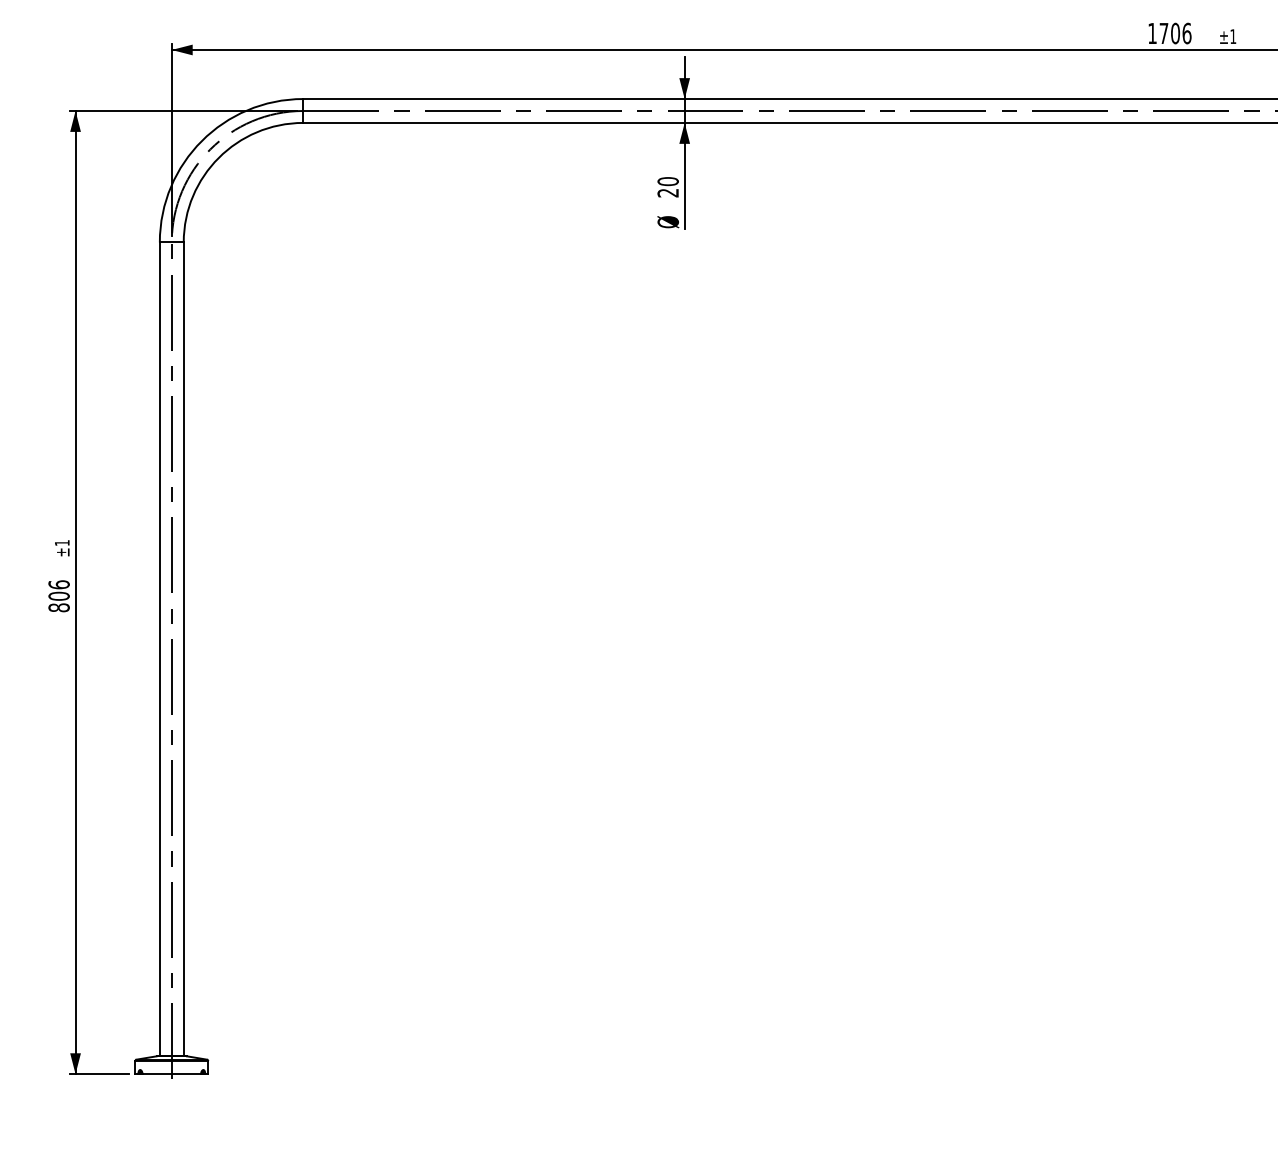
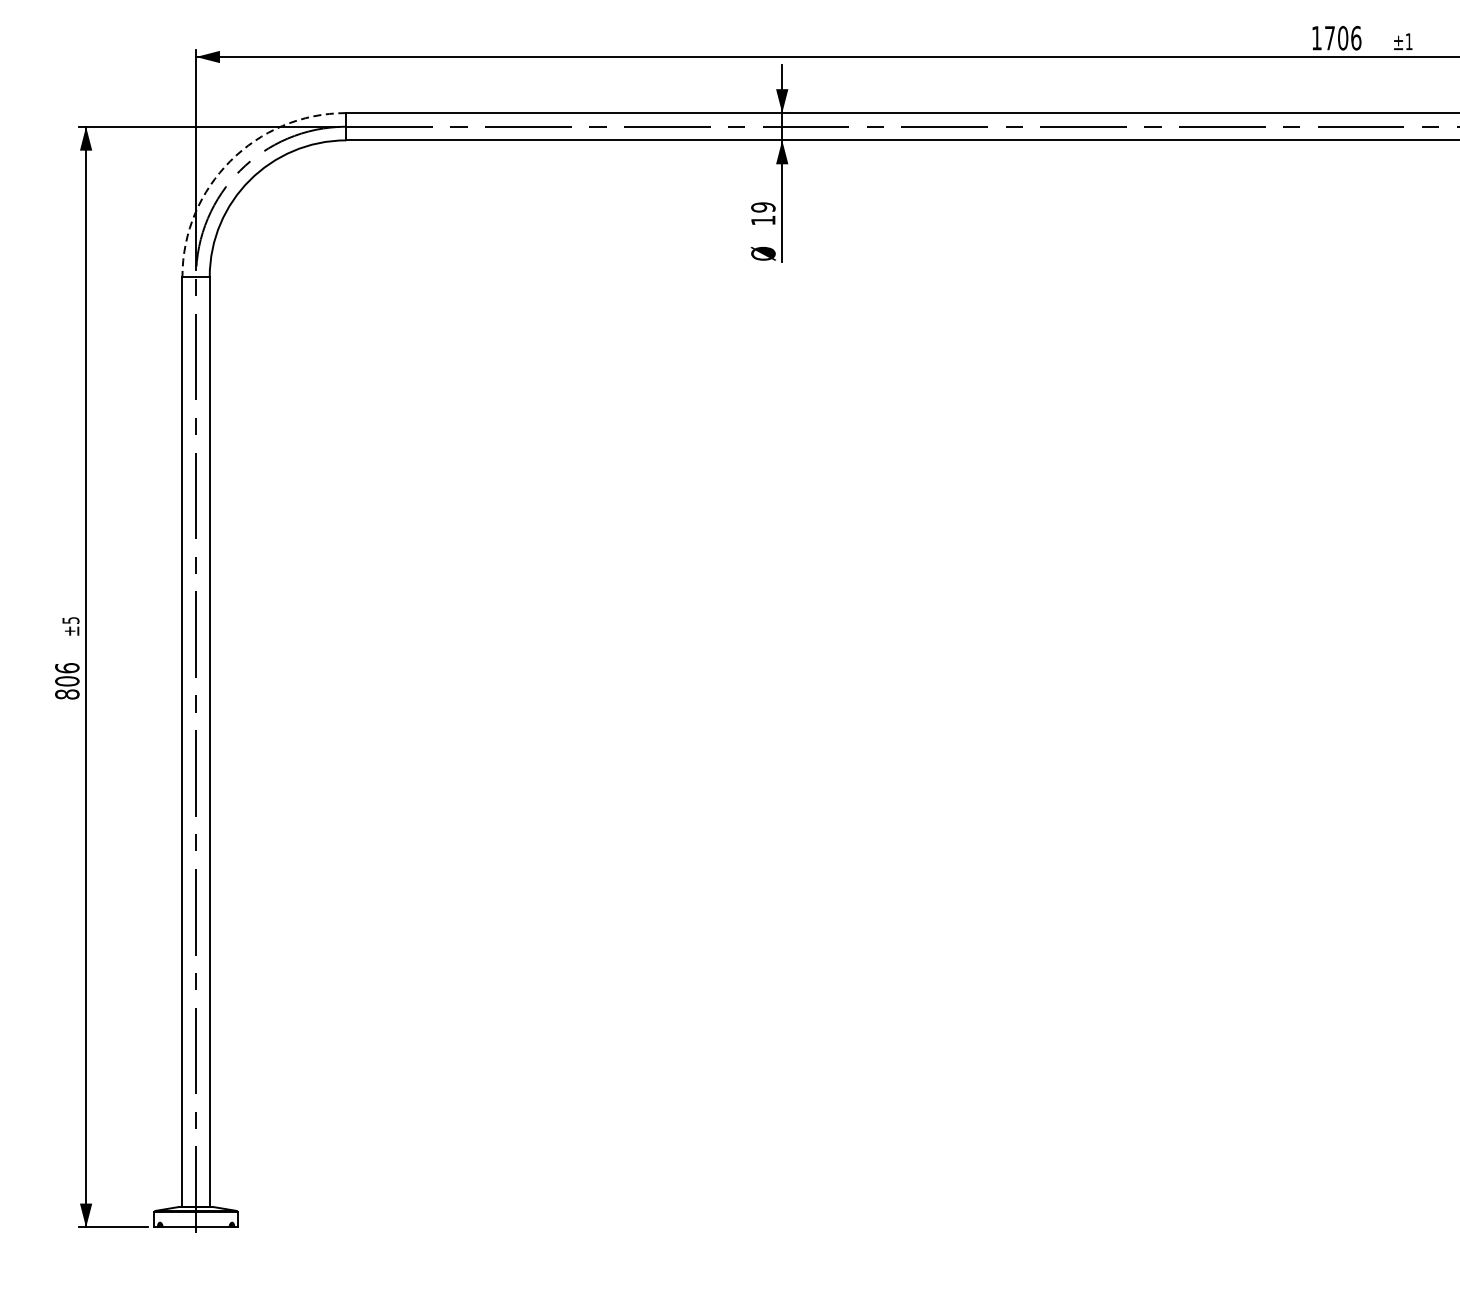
arc: (201, 141) -> (230, 161), solid -> dashed
text: (667, 187) -> (762, 214), 20 -> 19
text: (62, 543) -> (71, 621), ±1 -> ±5

